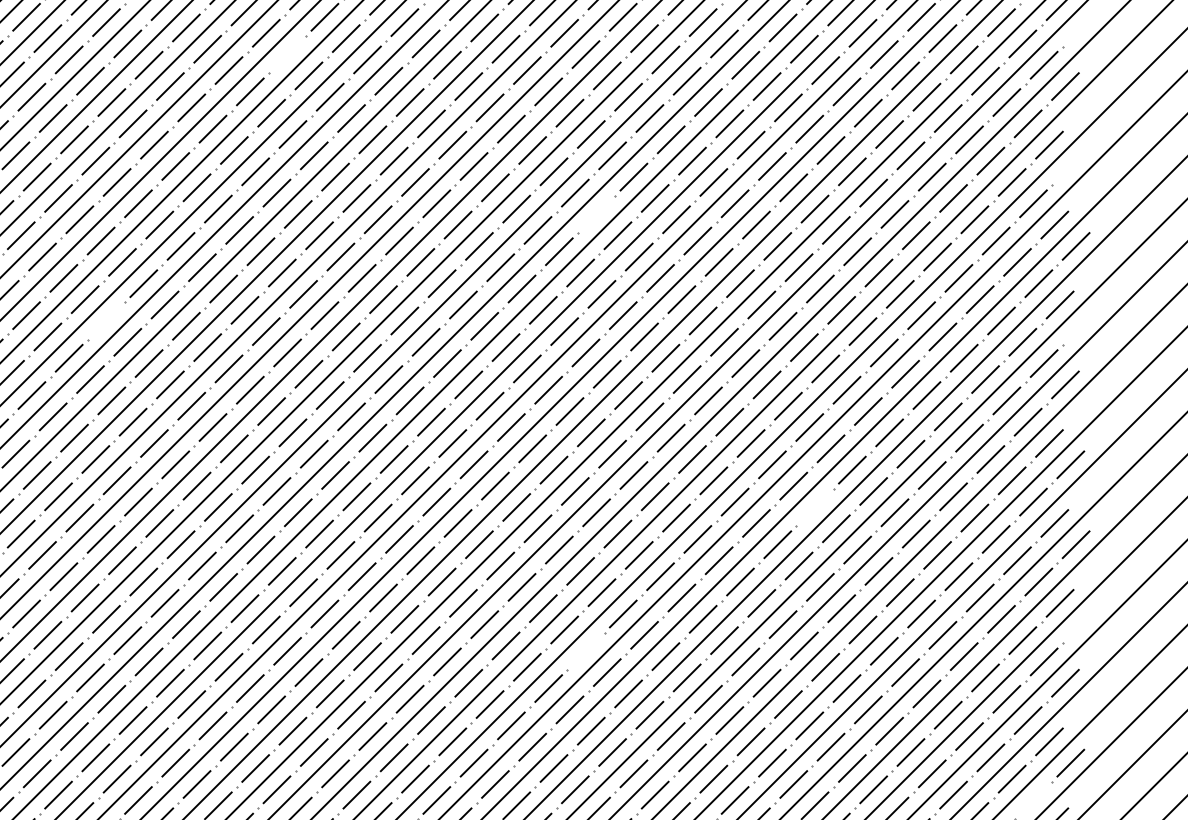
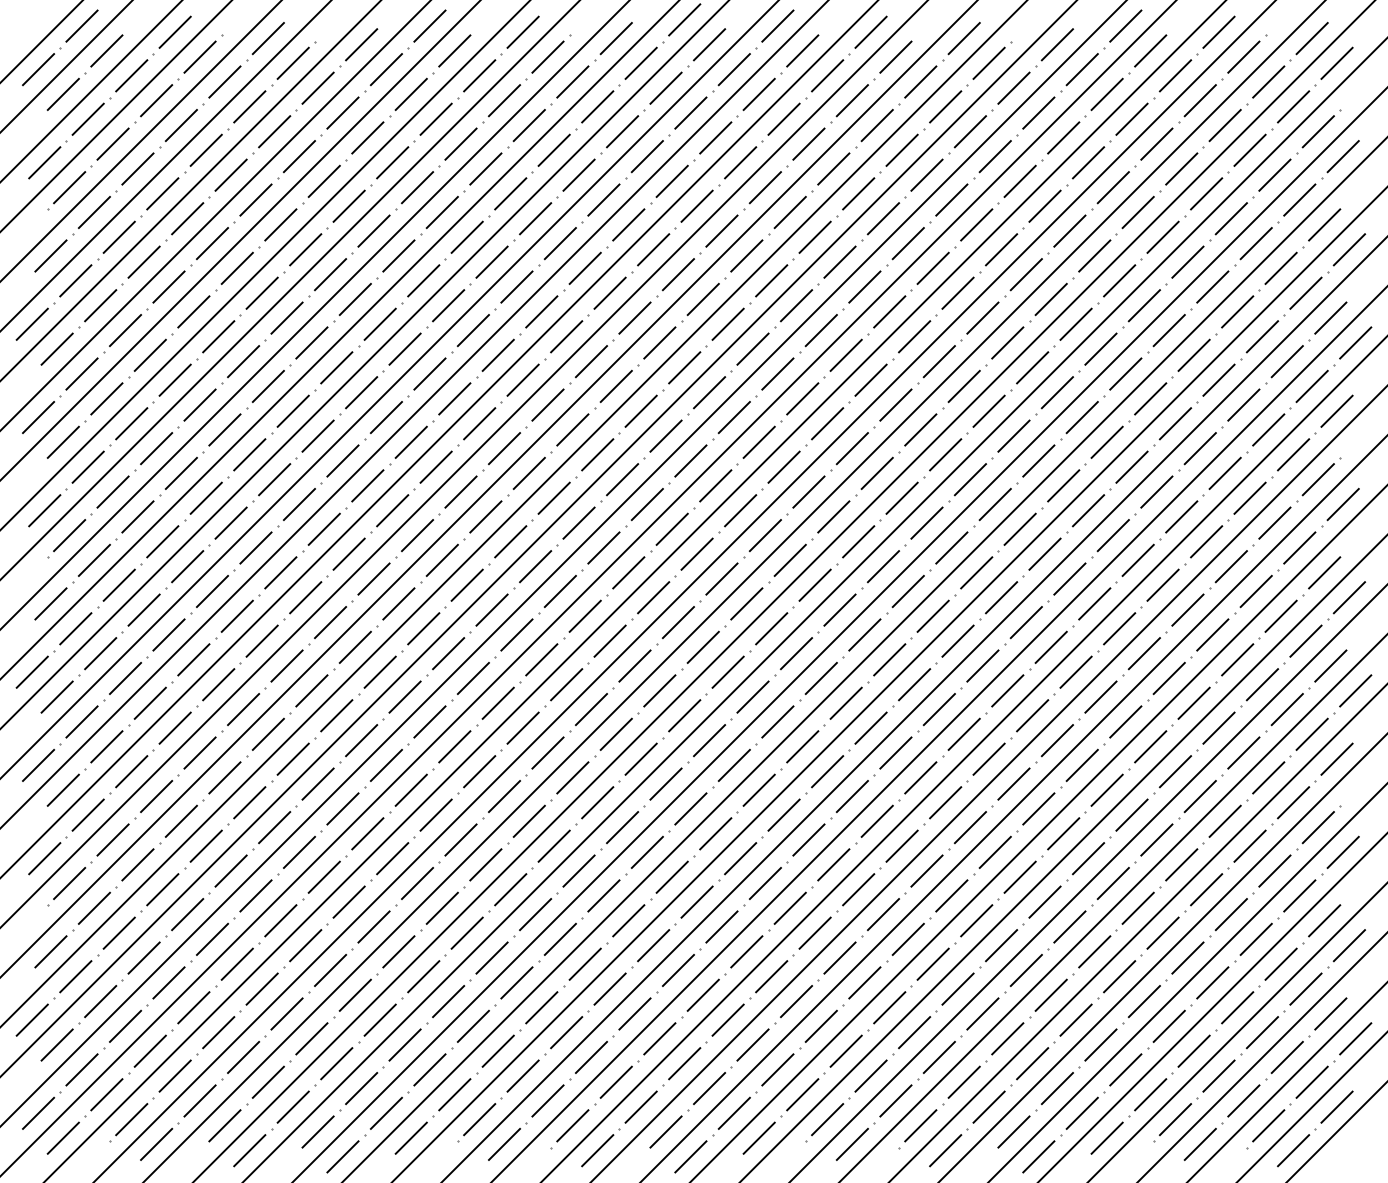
line: (287, 53) -> (435, 118), added
line: (1069, 166) -> (1348, 249), added
line: (596, 214) -> (796, 305), added
line: (106, 320) -> (224, 429), added
line: (814, 506) -> (1050, 646), added
line: (585, 650) -> (783, 814), added
line: (1033, 799) -> (1305, 988), added

